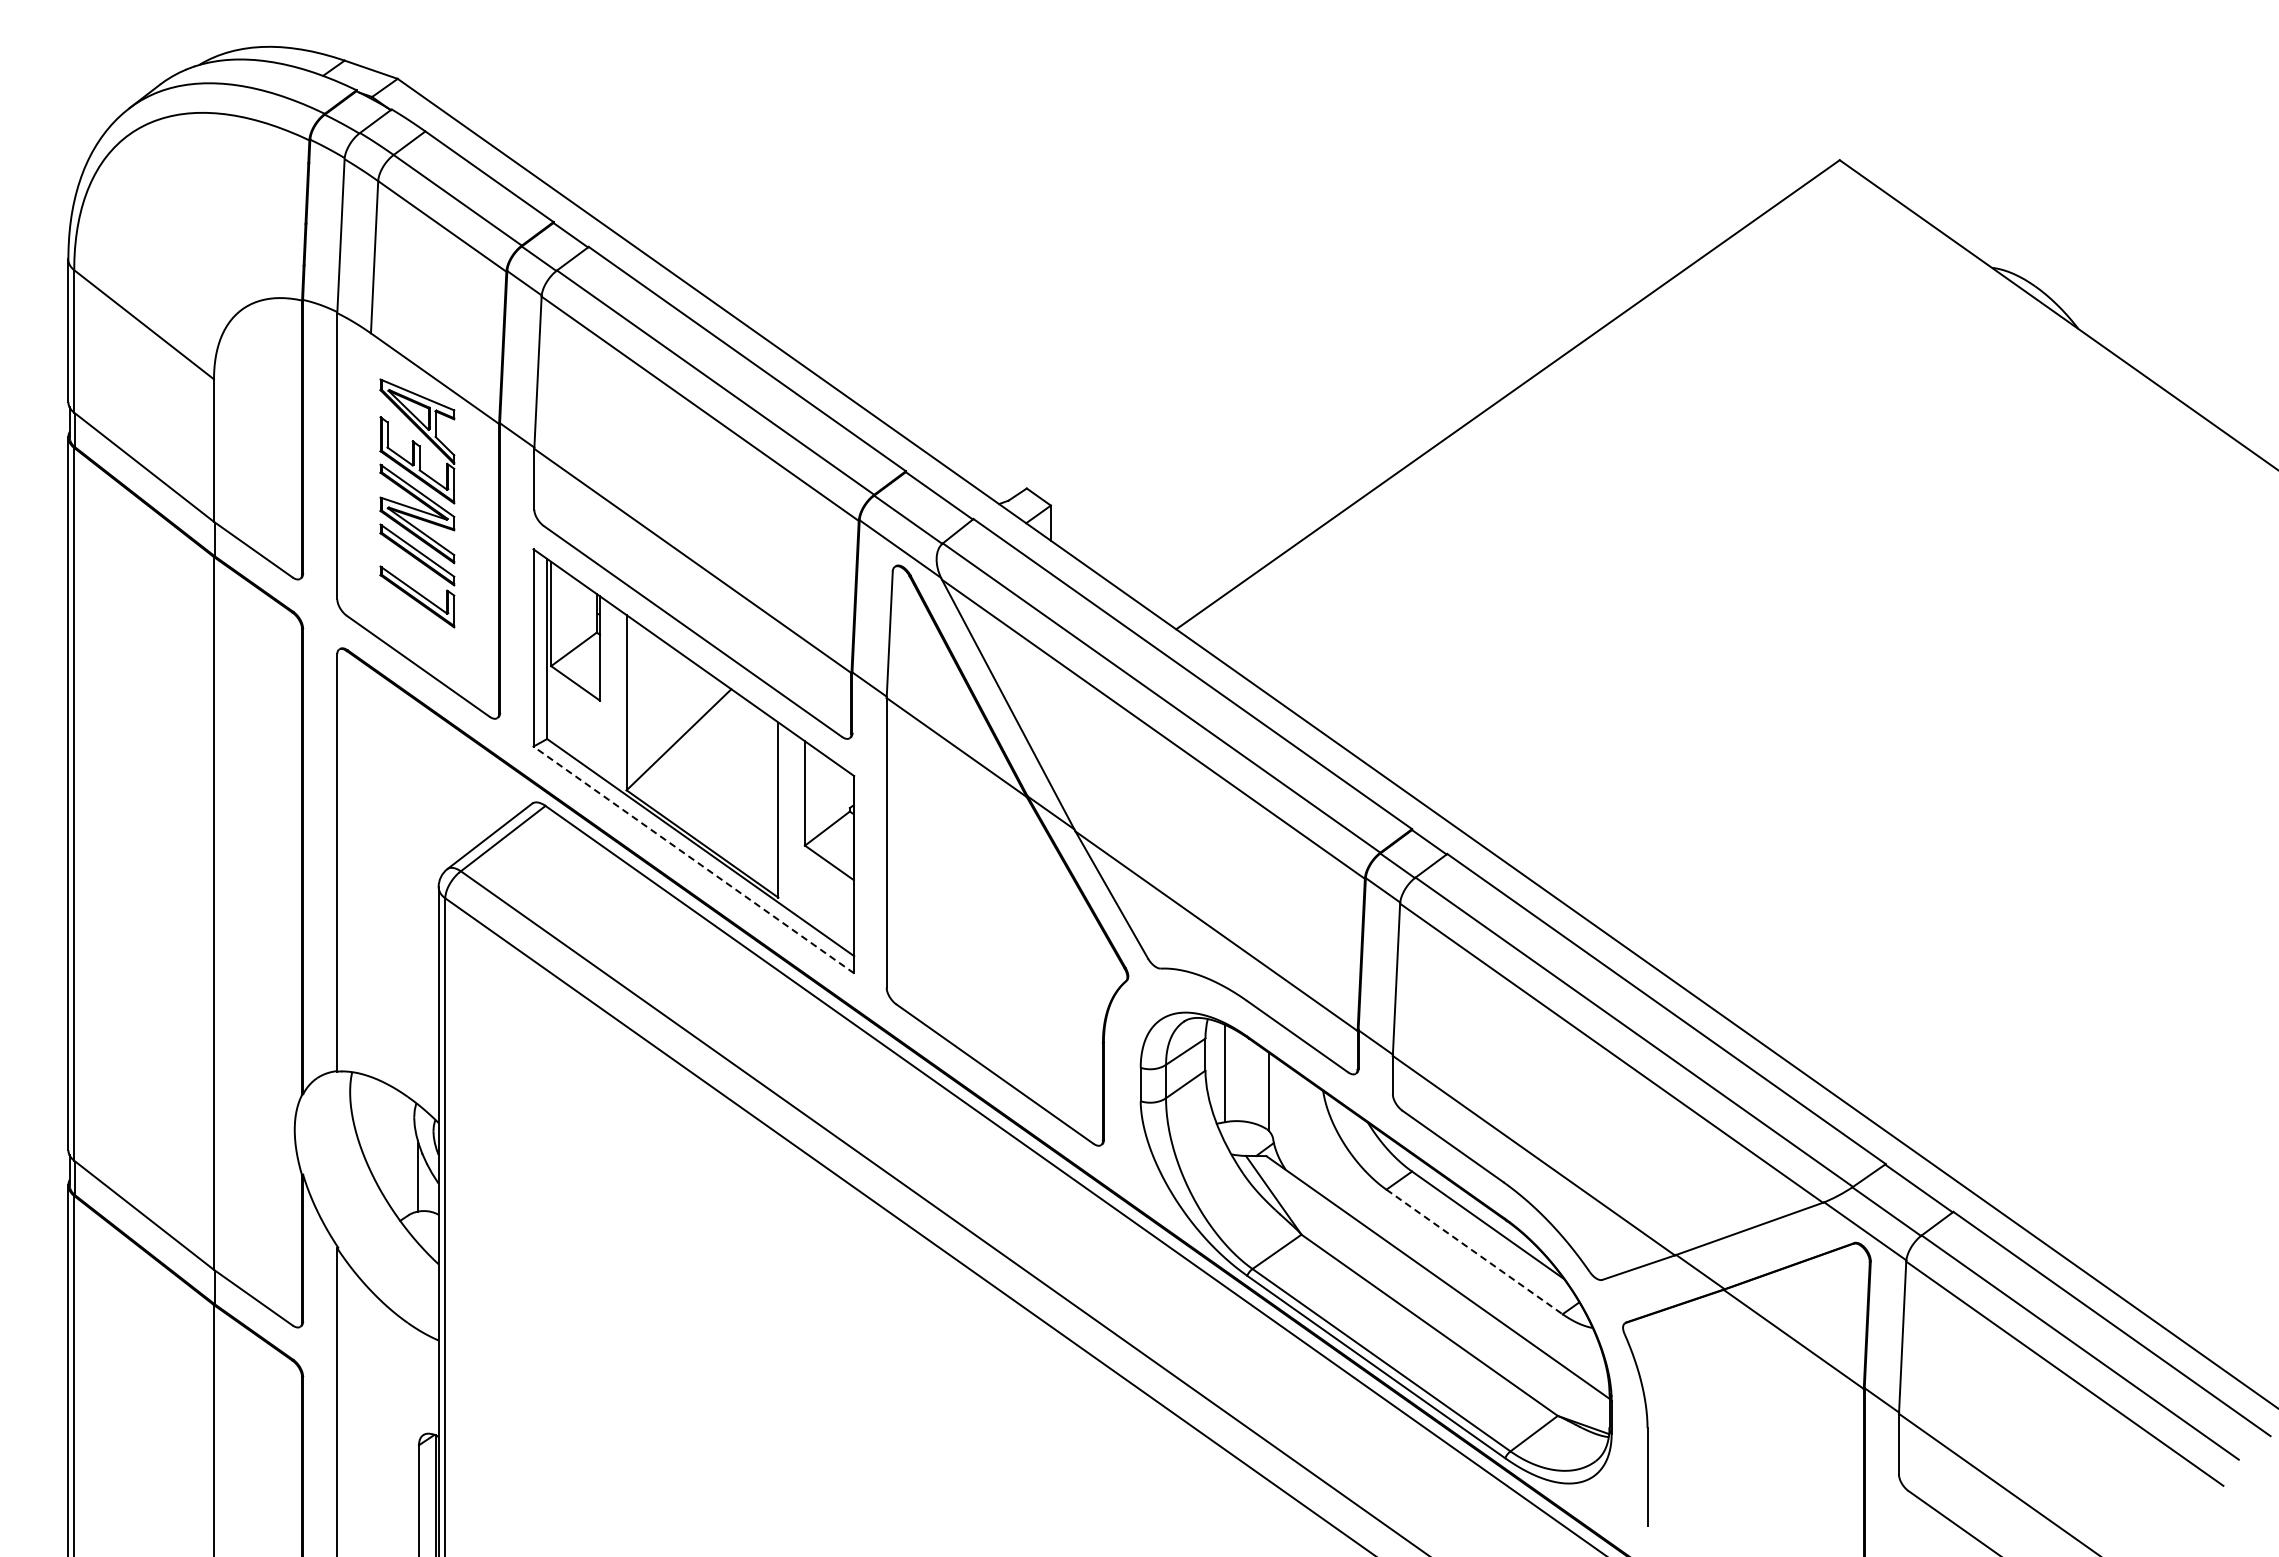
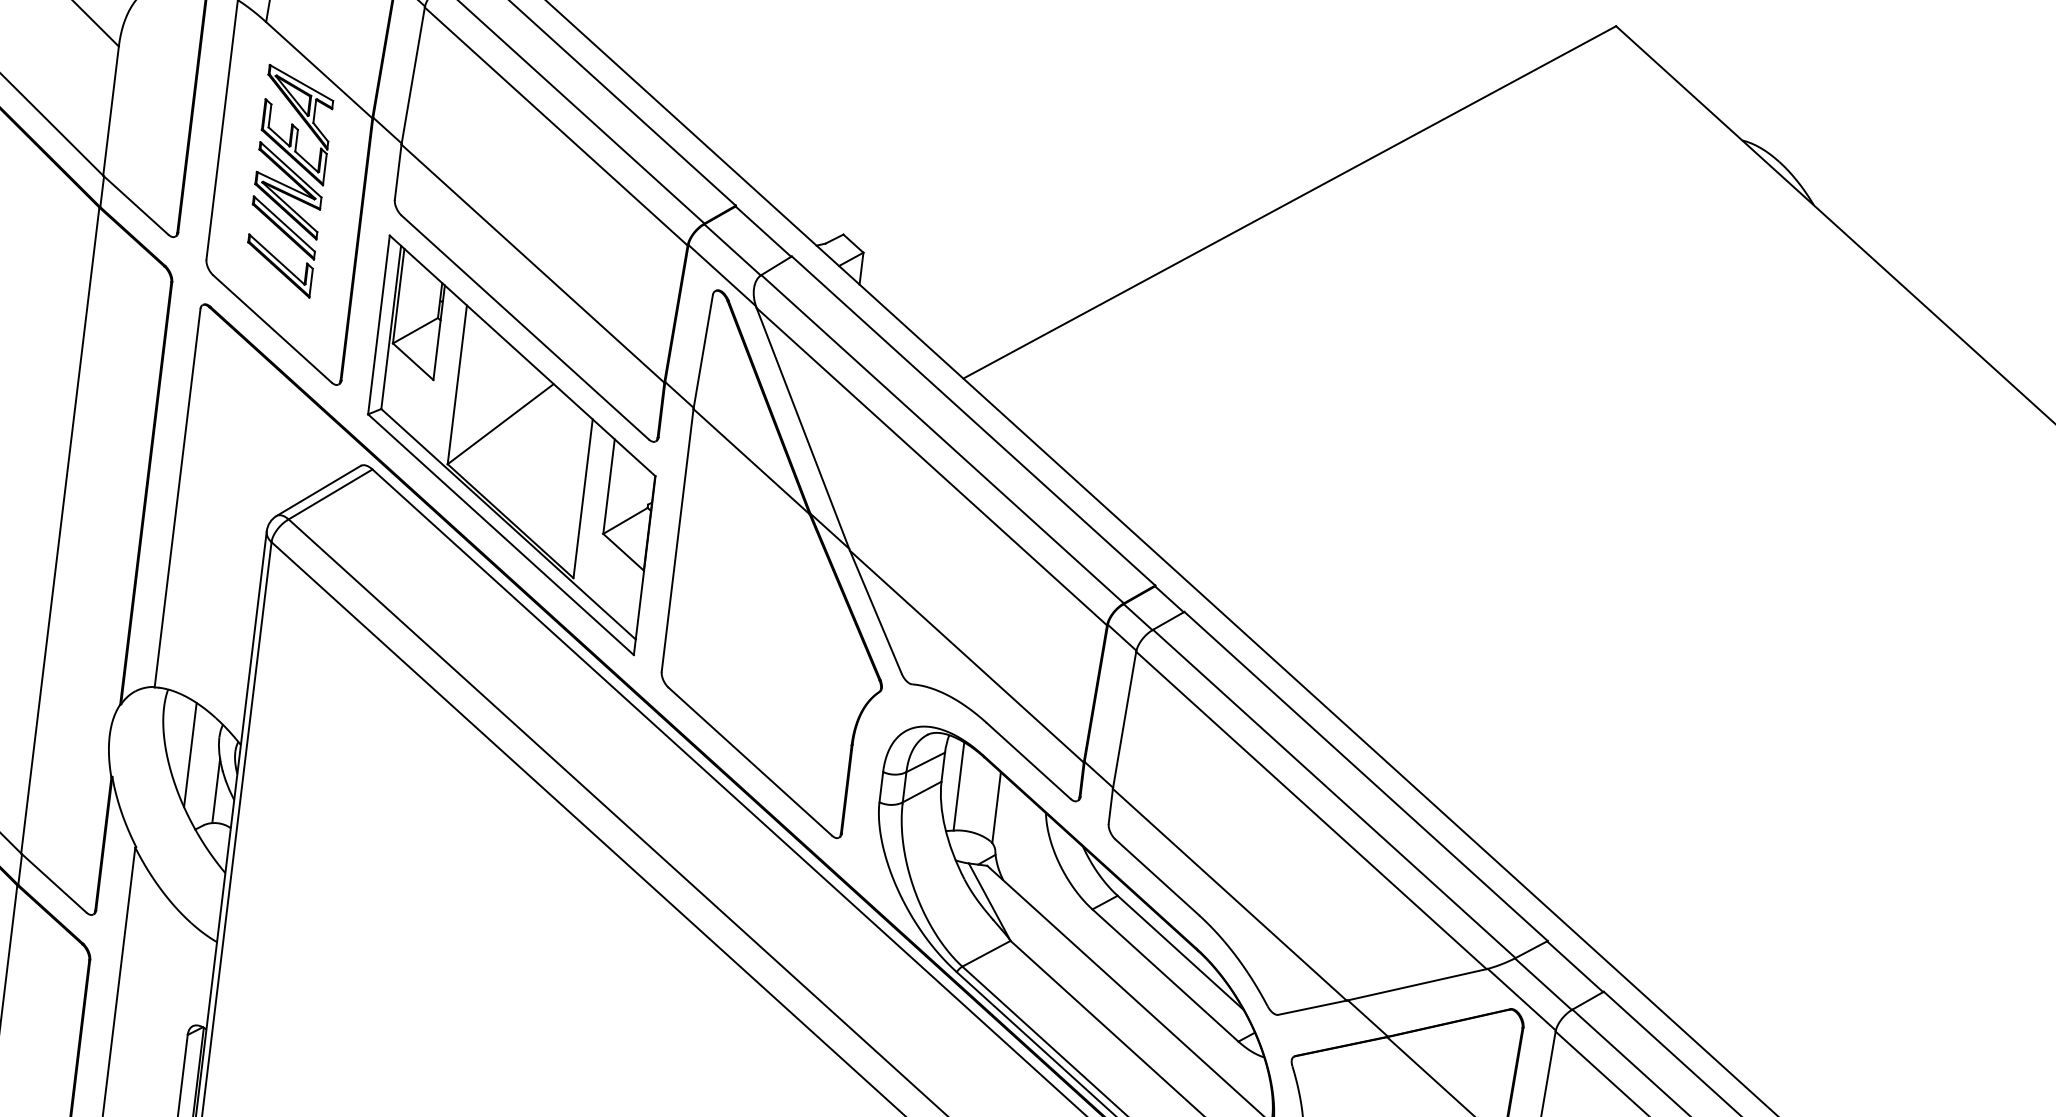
line: (693, 859) -> (500, 534), dashed -> solid
line: (385, 1140) -> (190, 755), added
line: (1474, 1251) -> (1165, 975), dashed -> solid

